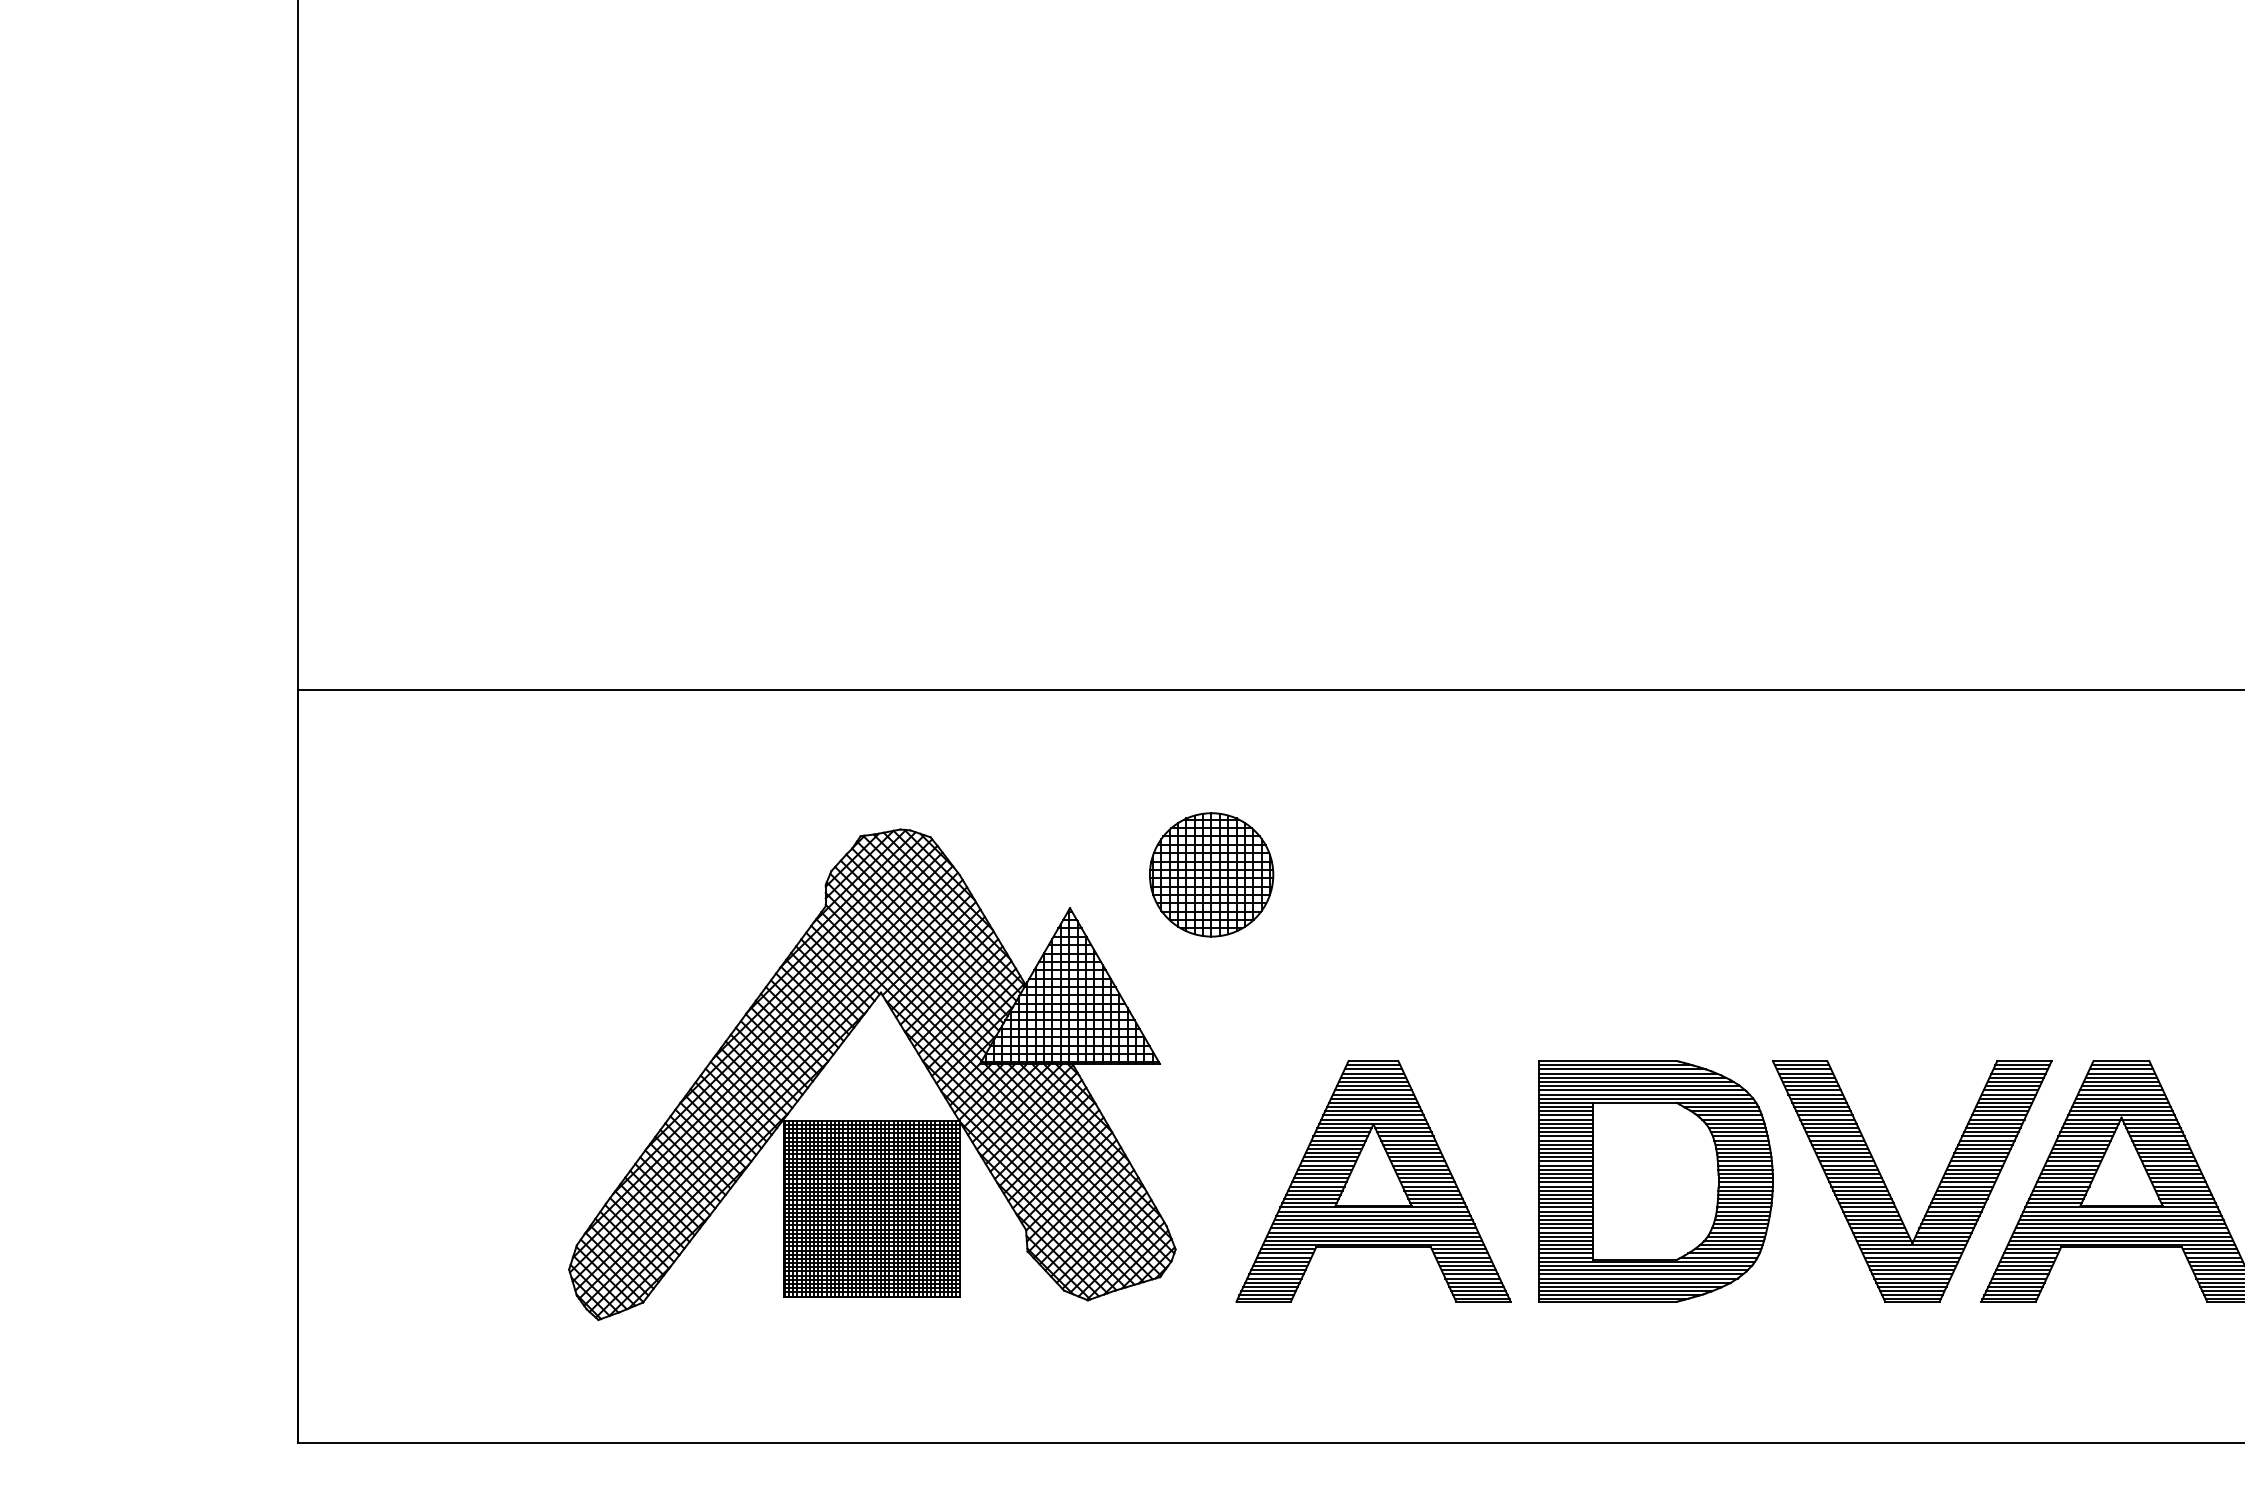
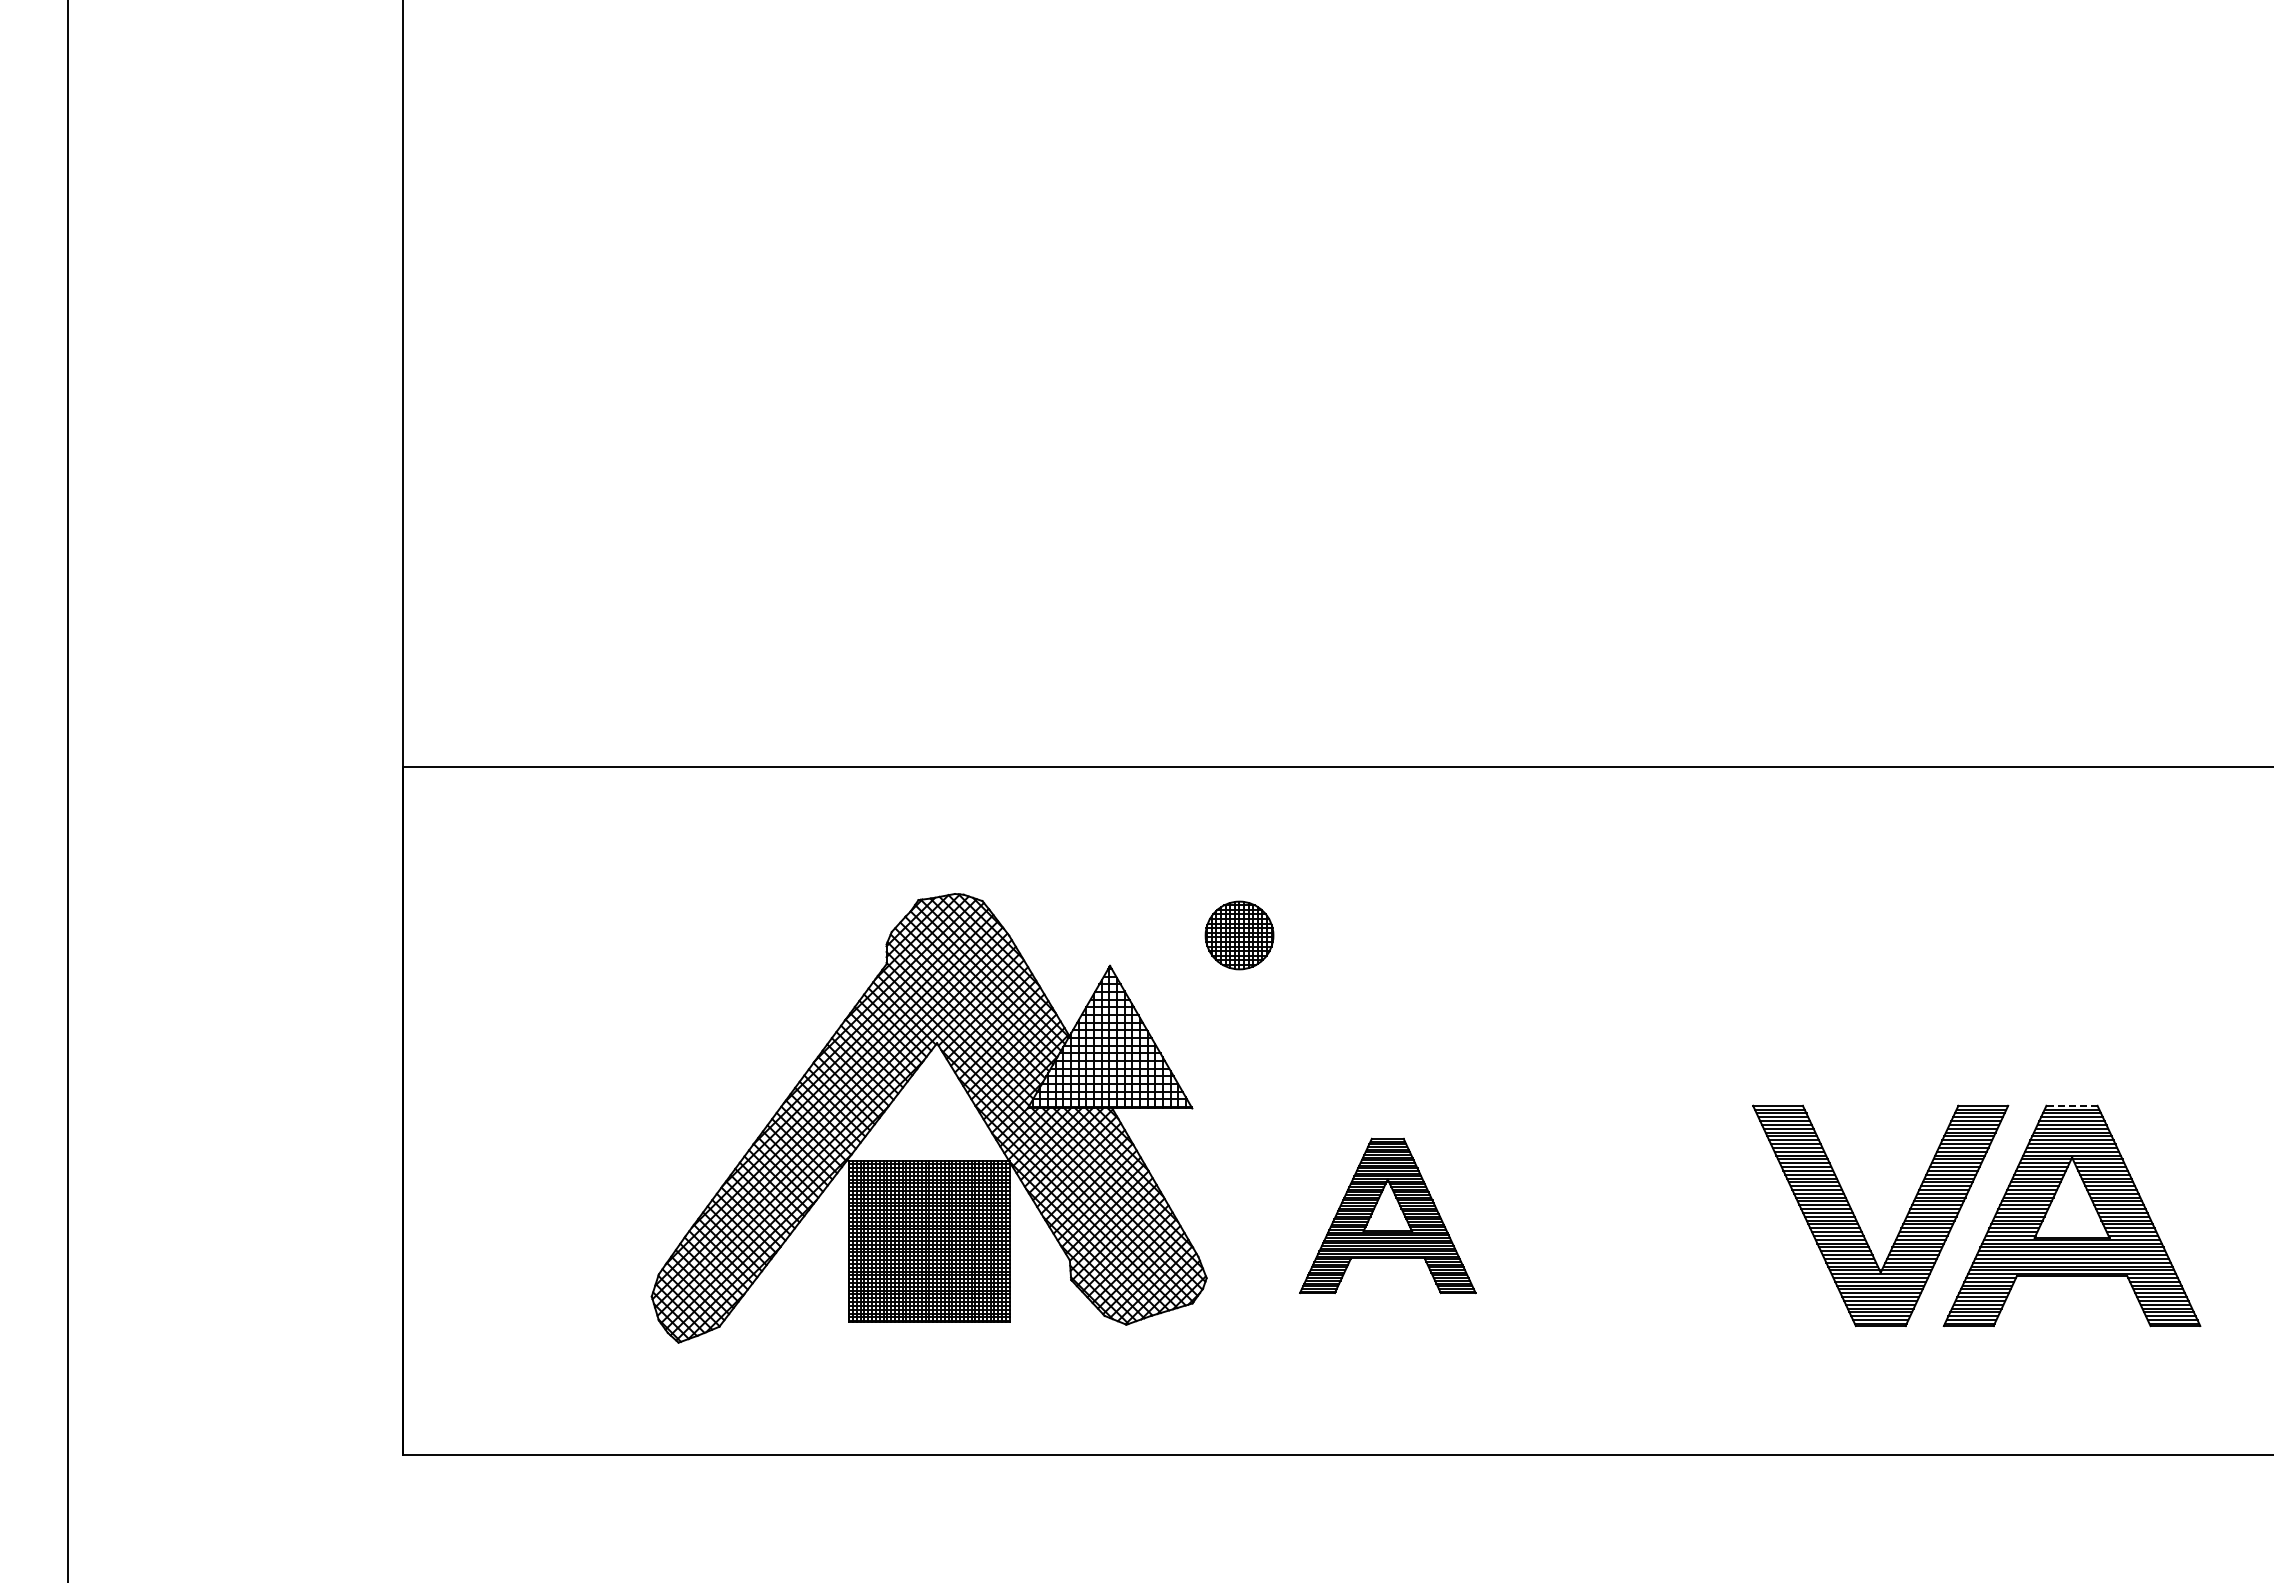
part: (1211, 874) -> (1239, 935), size x0.6
line: (2120, 1060) -> (2071, 1105), solid -> dashed
part: (1373, 1180) -> (1387, 1215), size x0.7
part: (1656, 1180) -> (1646, 1215), removed

